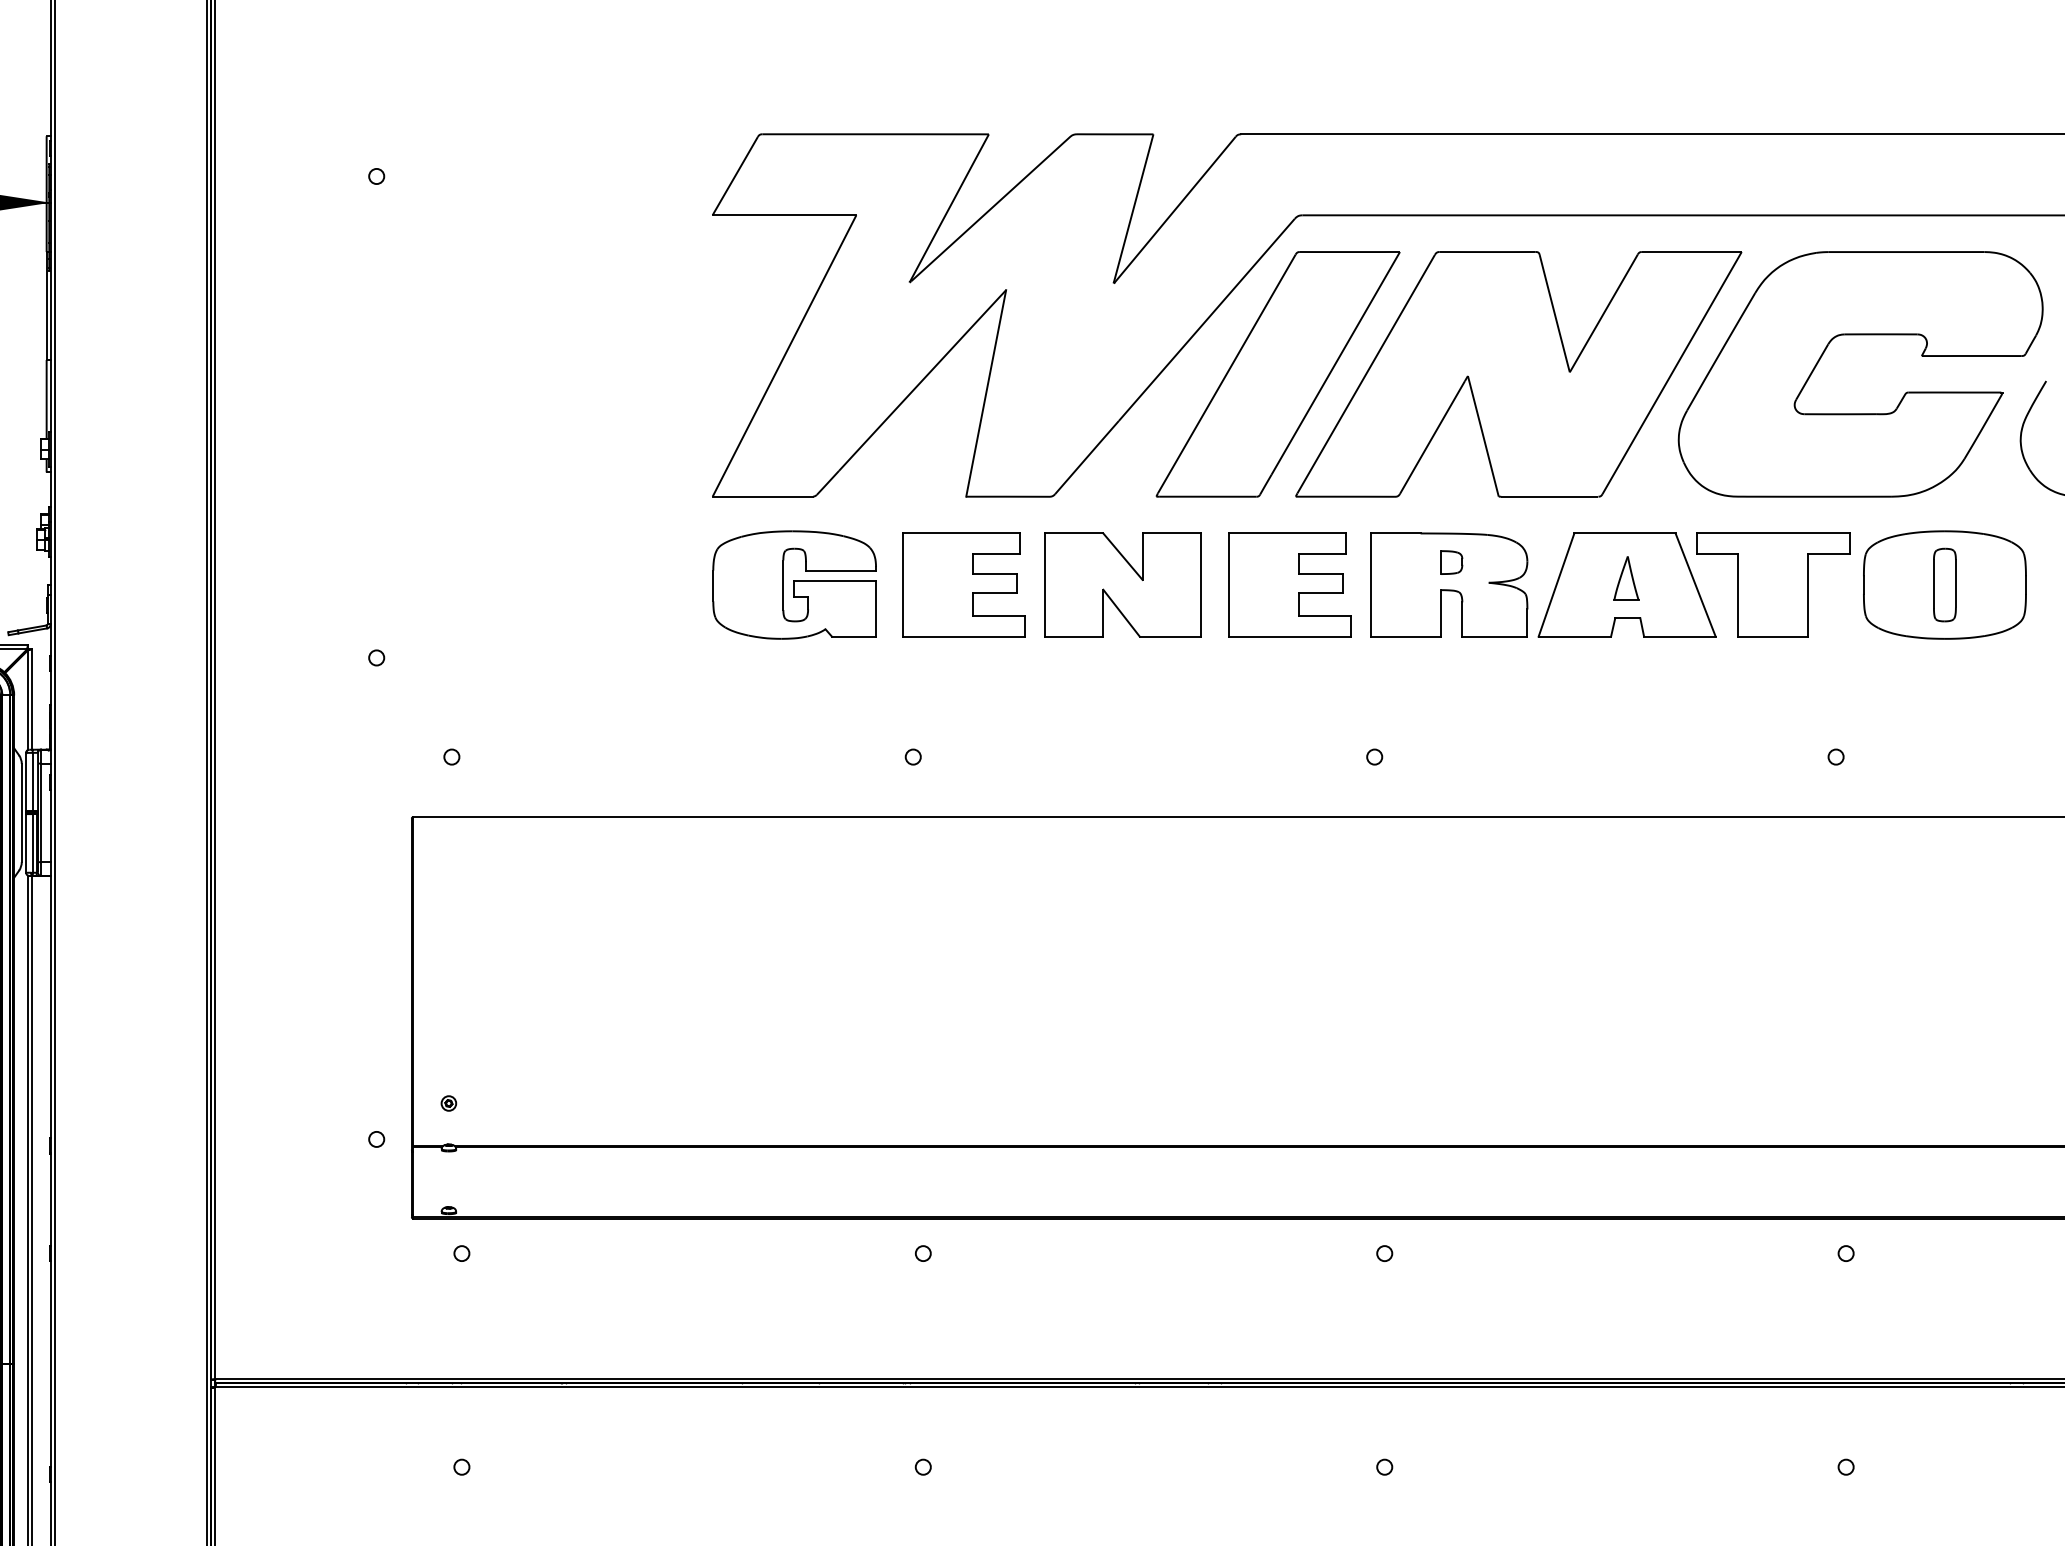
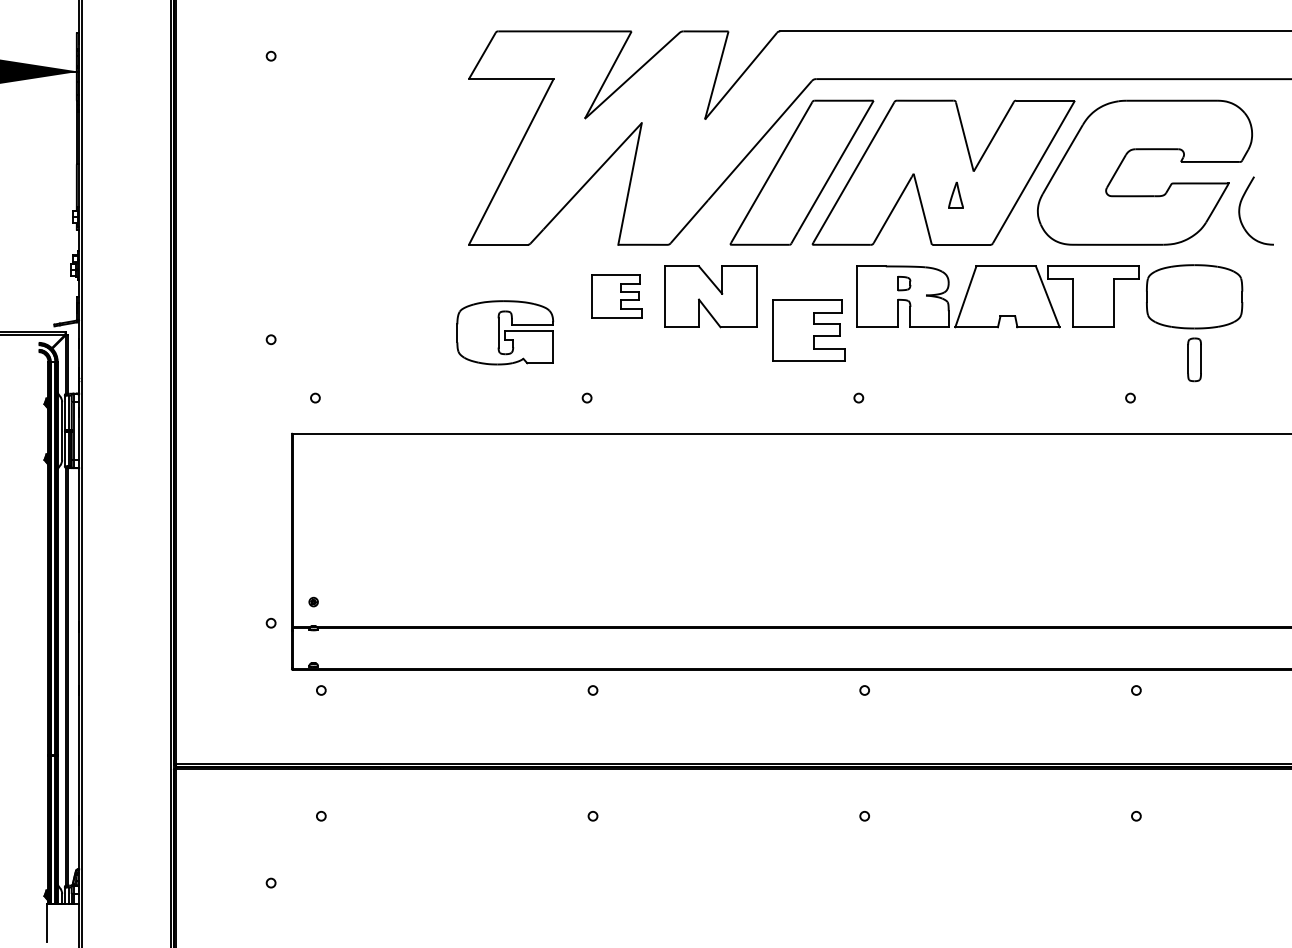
part: (1625, 577) -> (955, 194), moved
part: (795, 584) -> (505, 332), moved
part: (963, 584) -> (616, 296), size x0.7
part: (1289, 584) -> (808, 330), moved
part: (1944, 584) -> (1194, 359), moved

